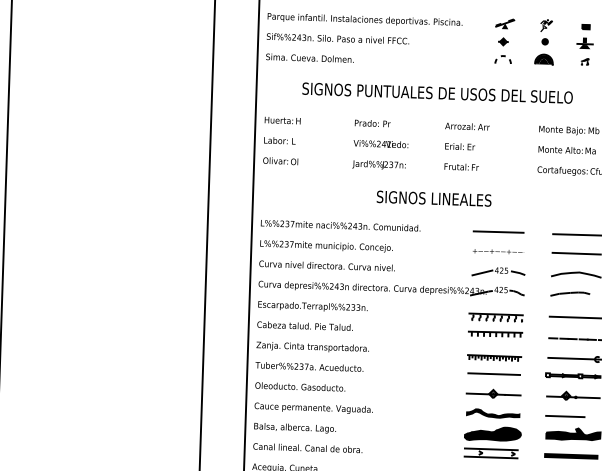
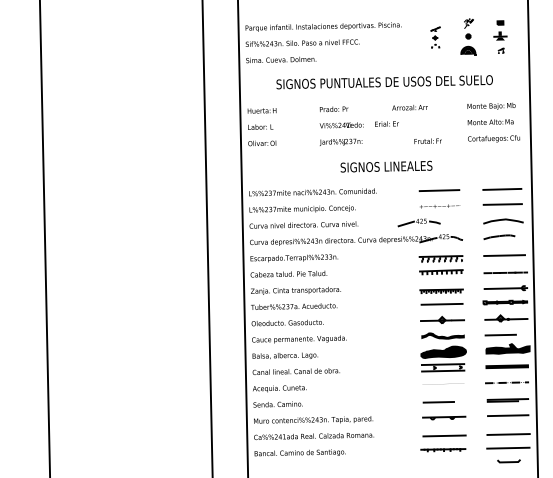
part: (503, 40) -> (435, 37), size x0.6
text: (459, 146) -> (386, 123), moved
text: (460, 166) -> (427, 140), moved
part: (497, 271) -> (418, 222), moved

